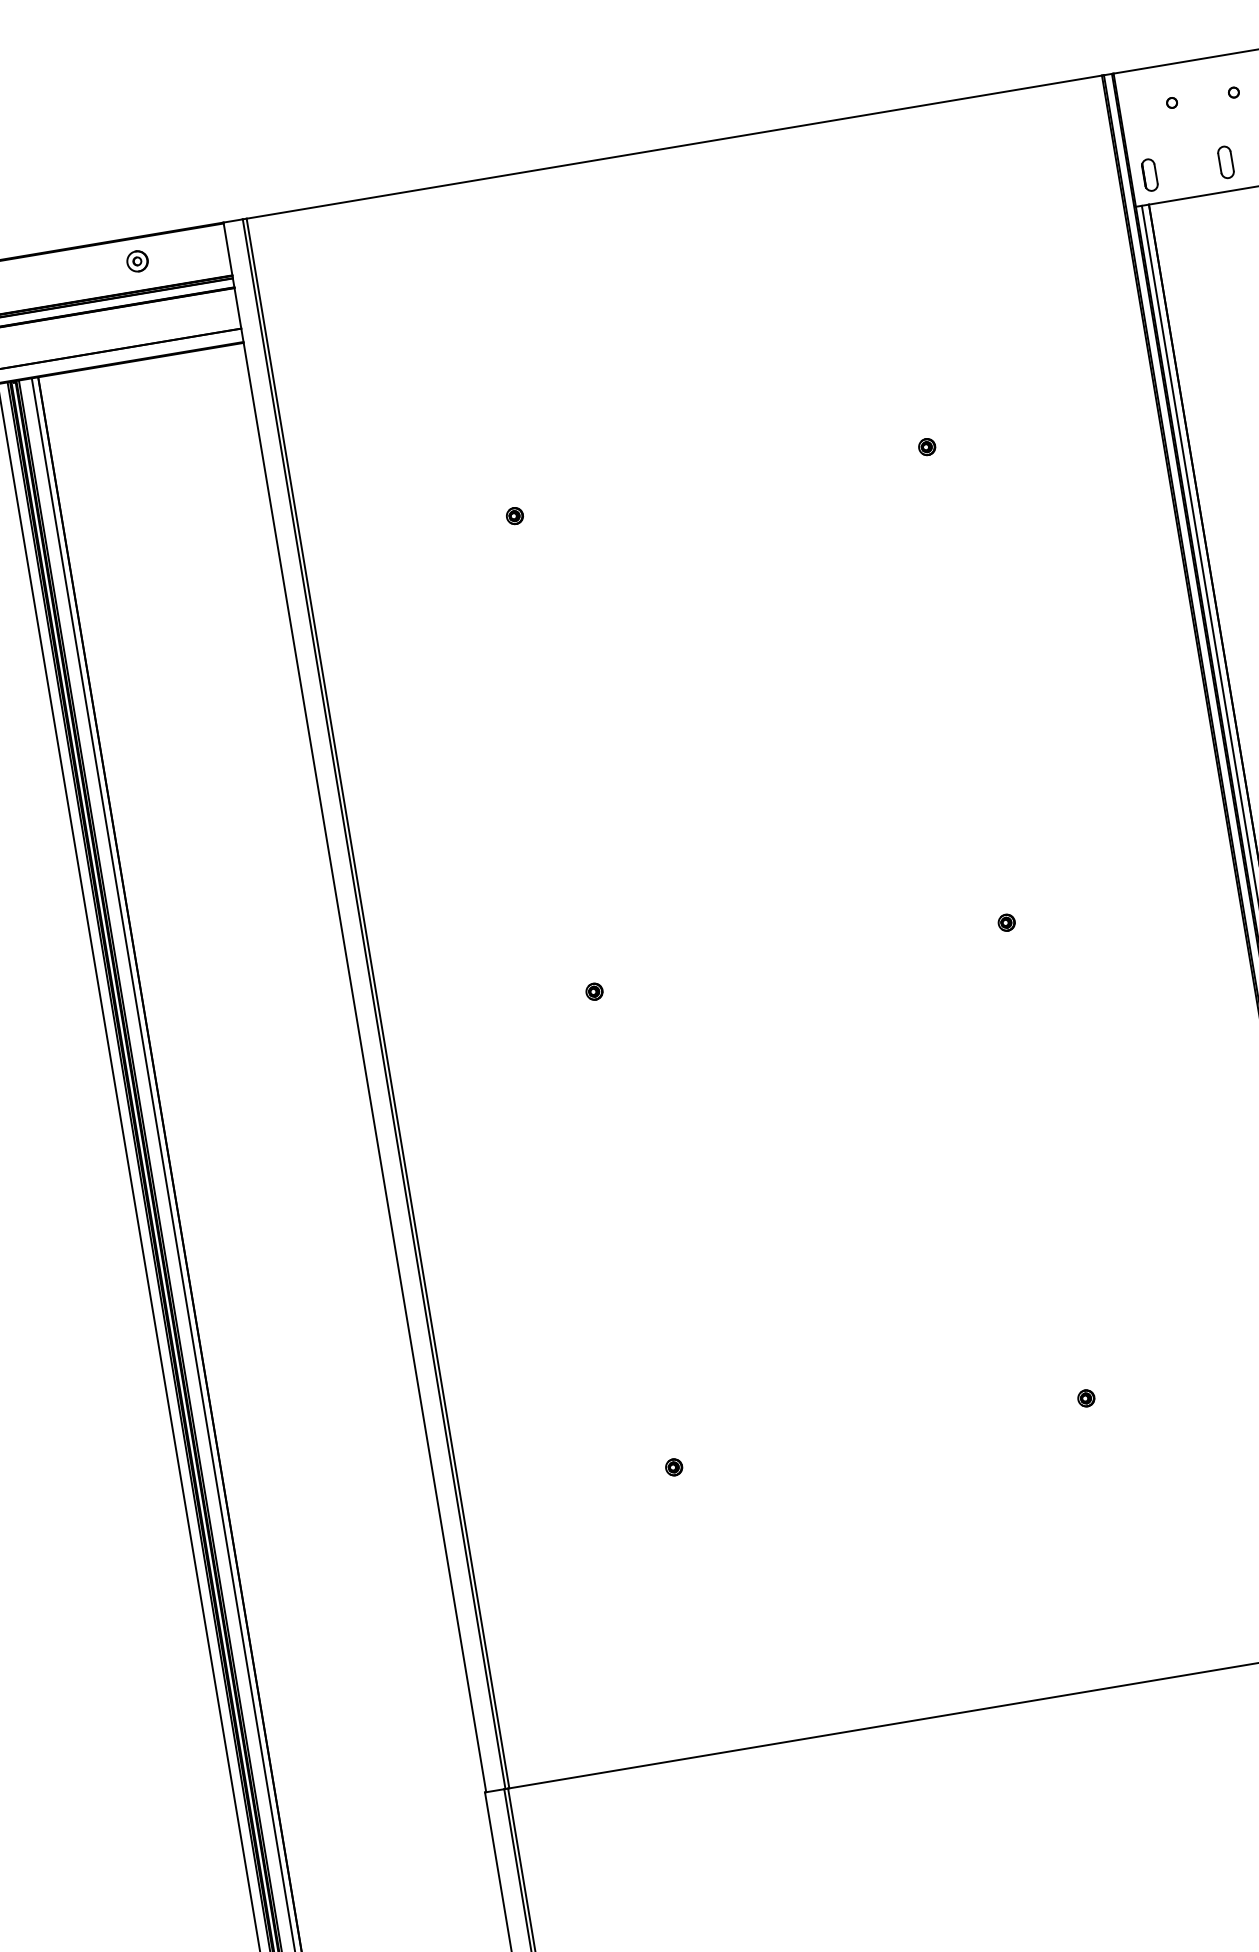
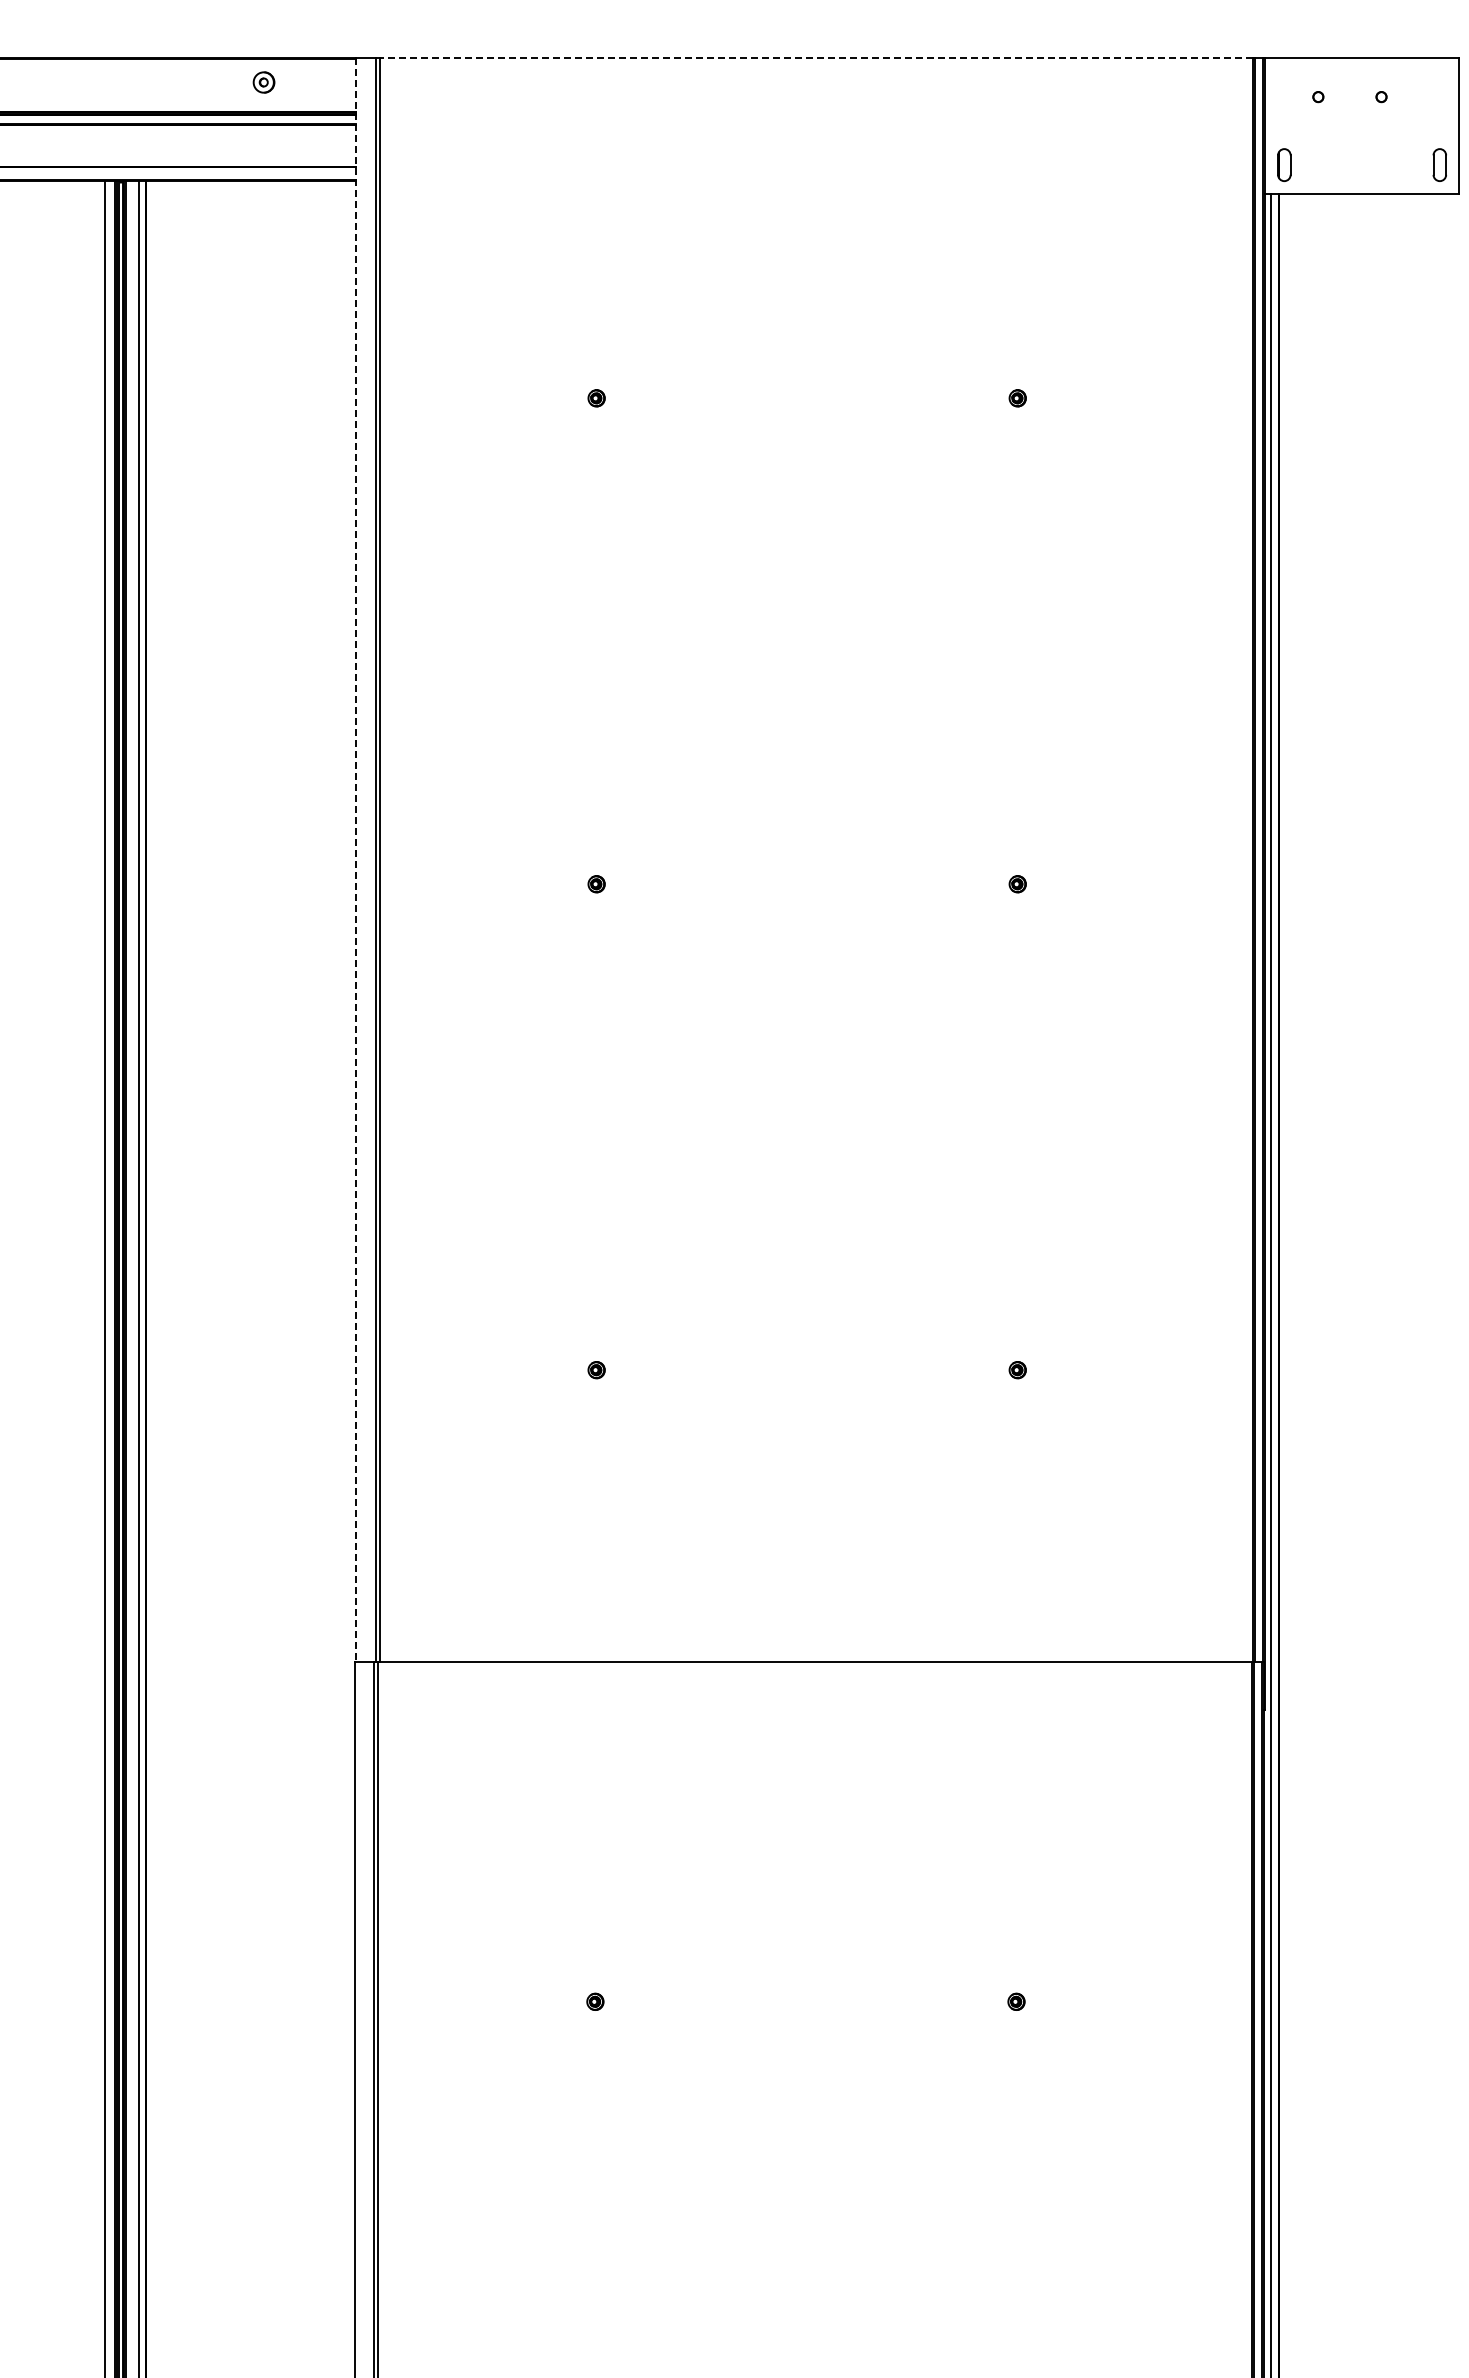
line: (674, 147) -> (816, 58), solid -> dashed
part: (1225, 161) -> (1361, 164), removed
line: (354, 1006) -> (355, 859), solid -> dashed

